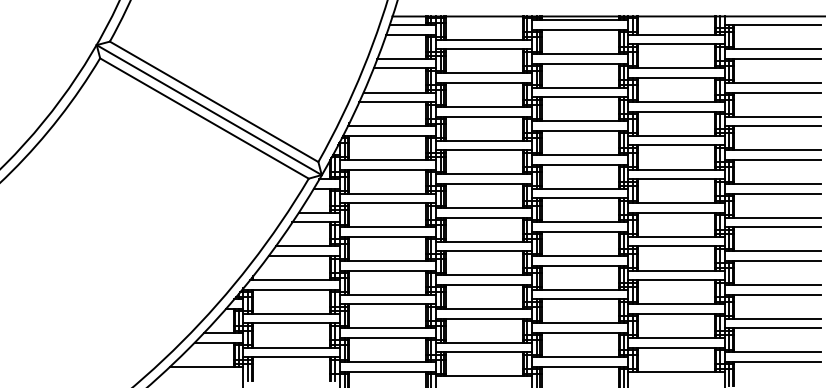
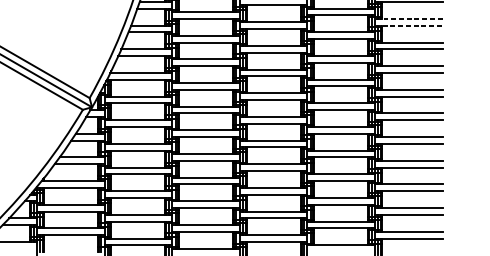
line: (772, 49) -> (408, 19), solid -> dashed
line: (773, 58) -> (409, 25), solid -> dashed

